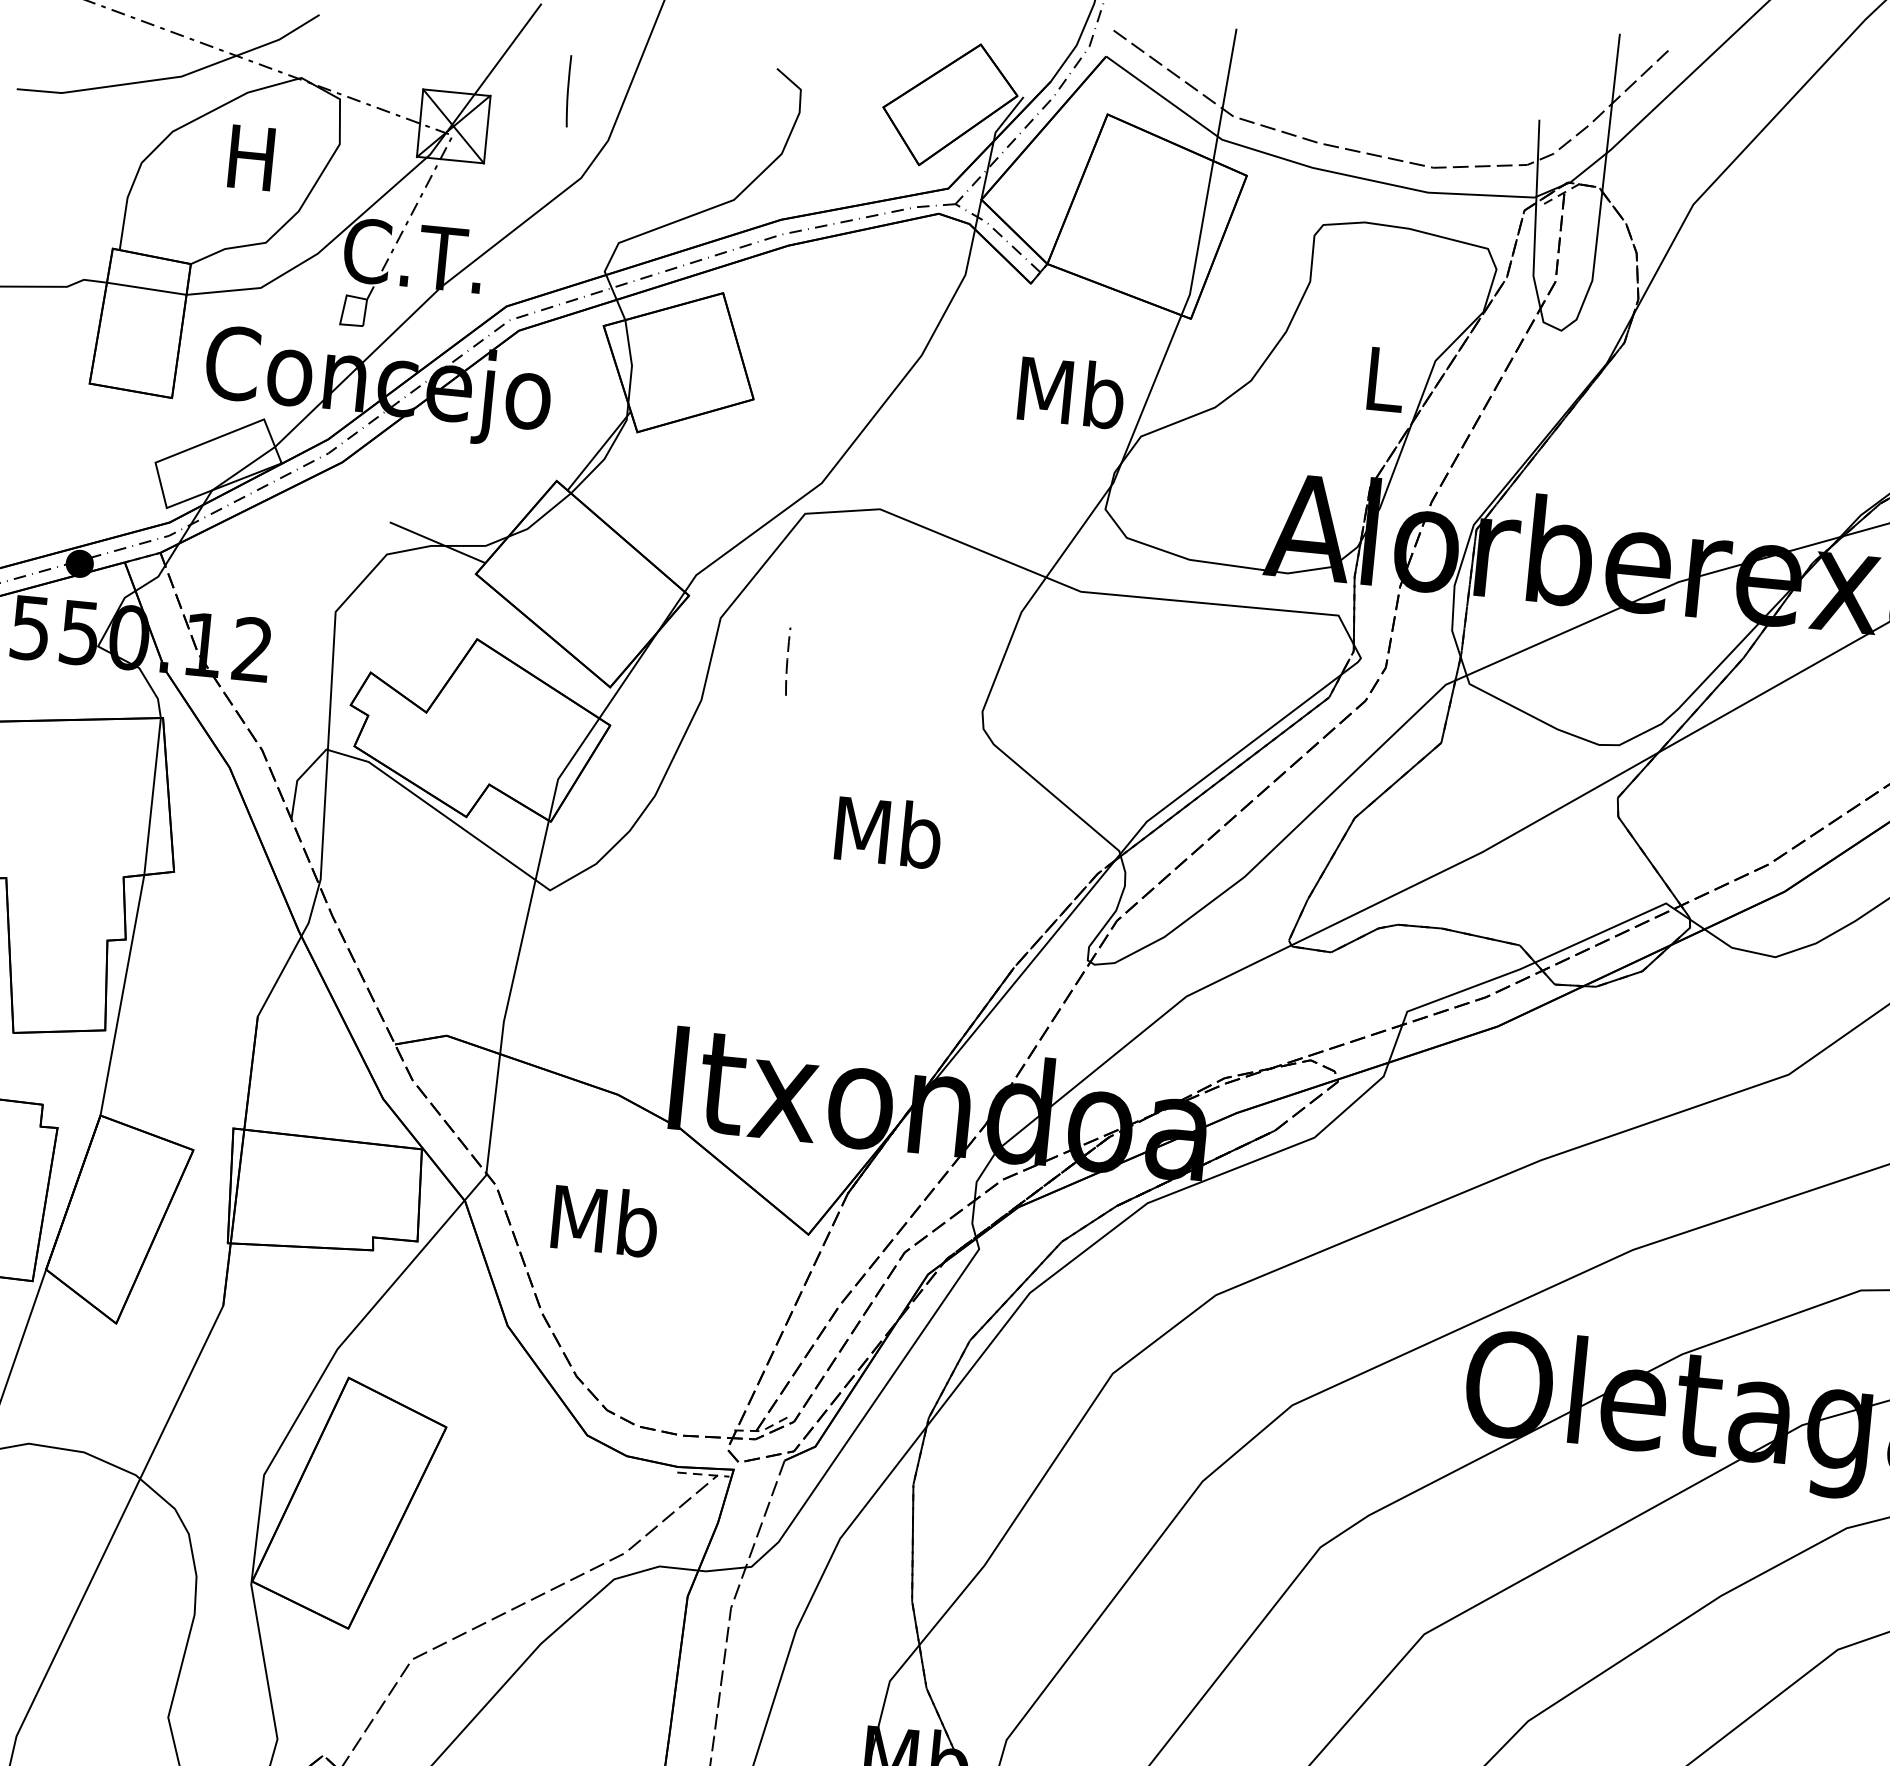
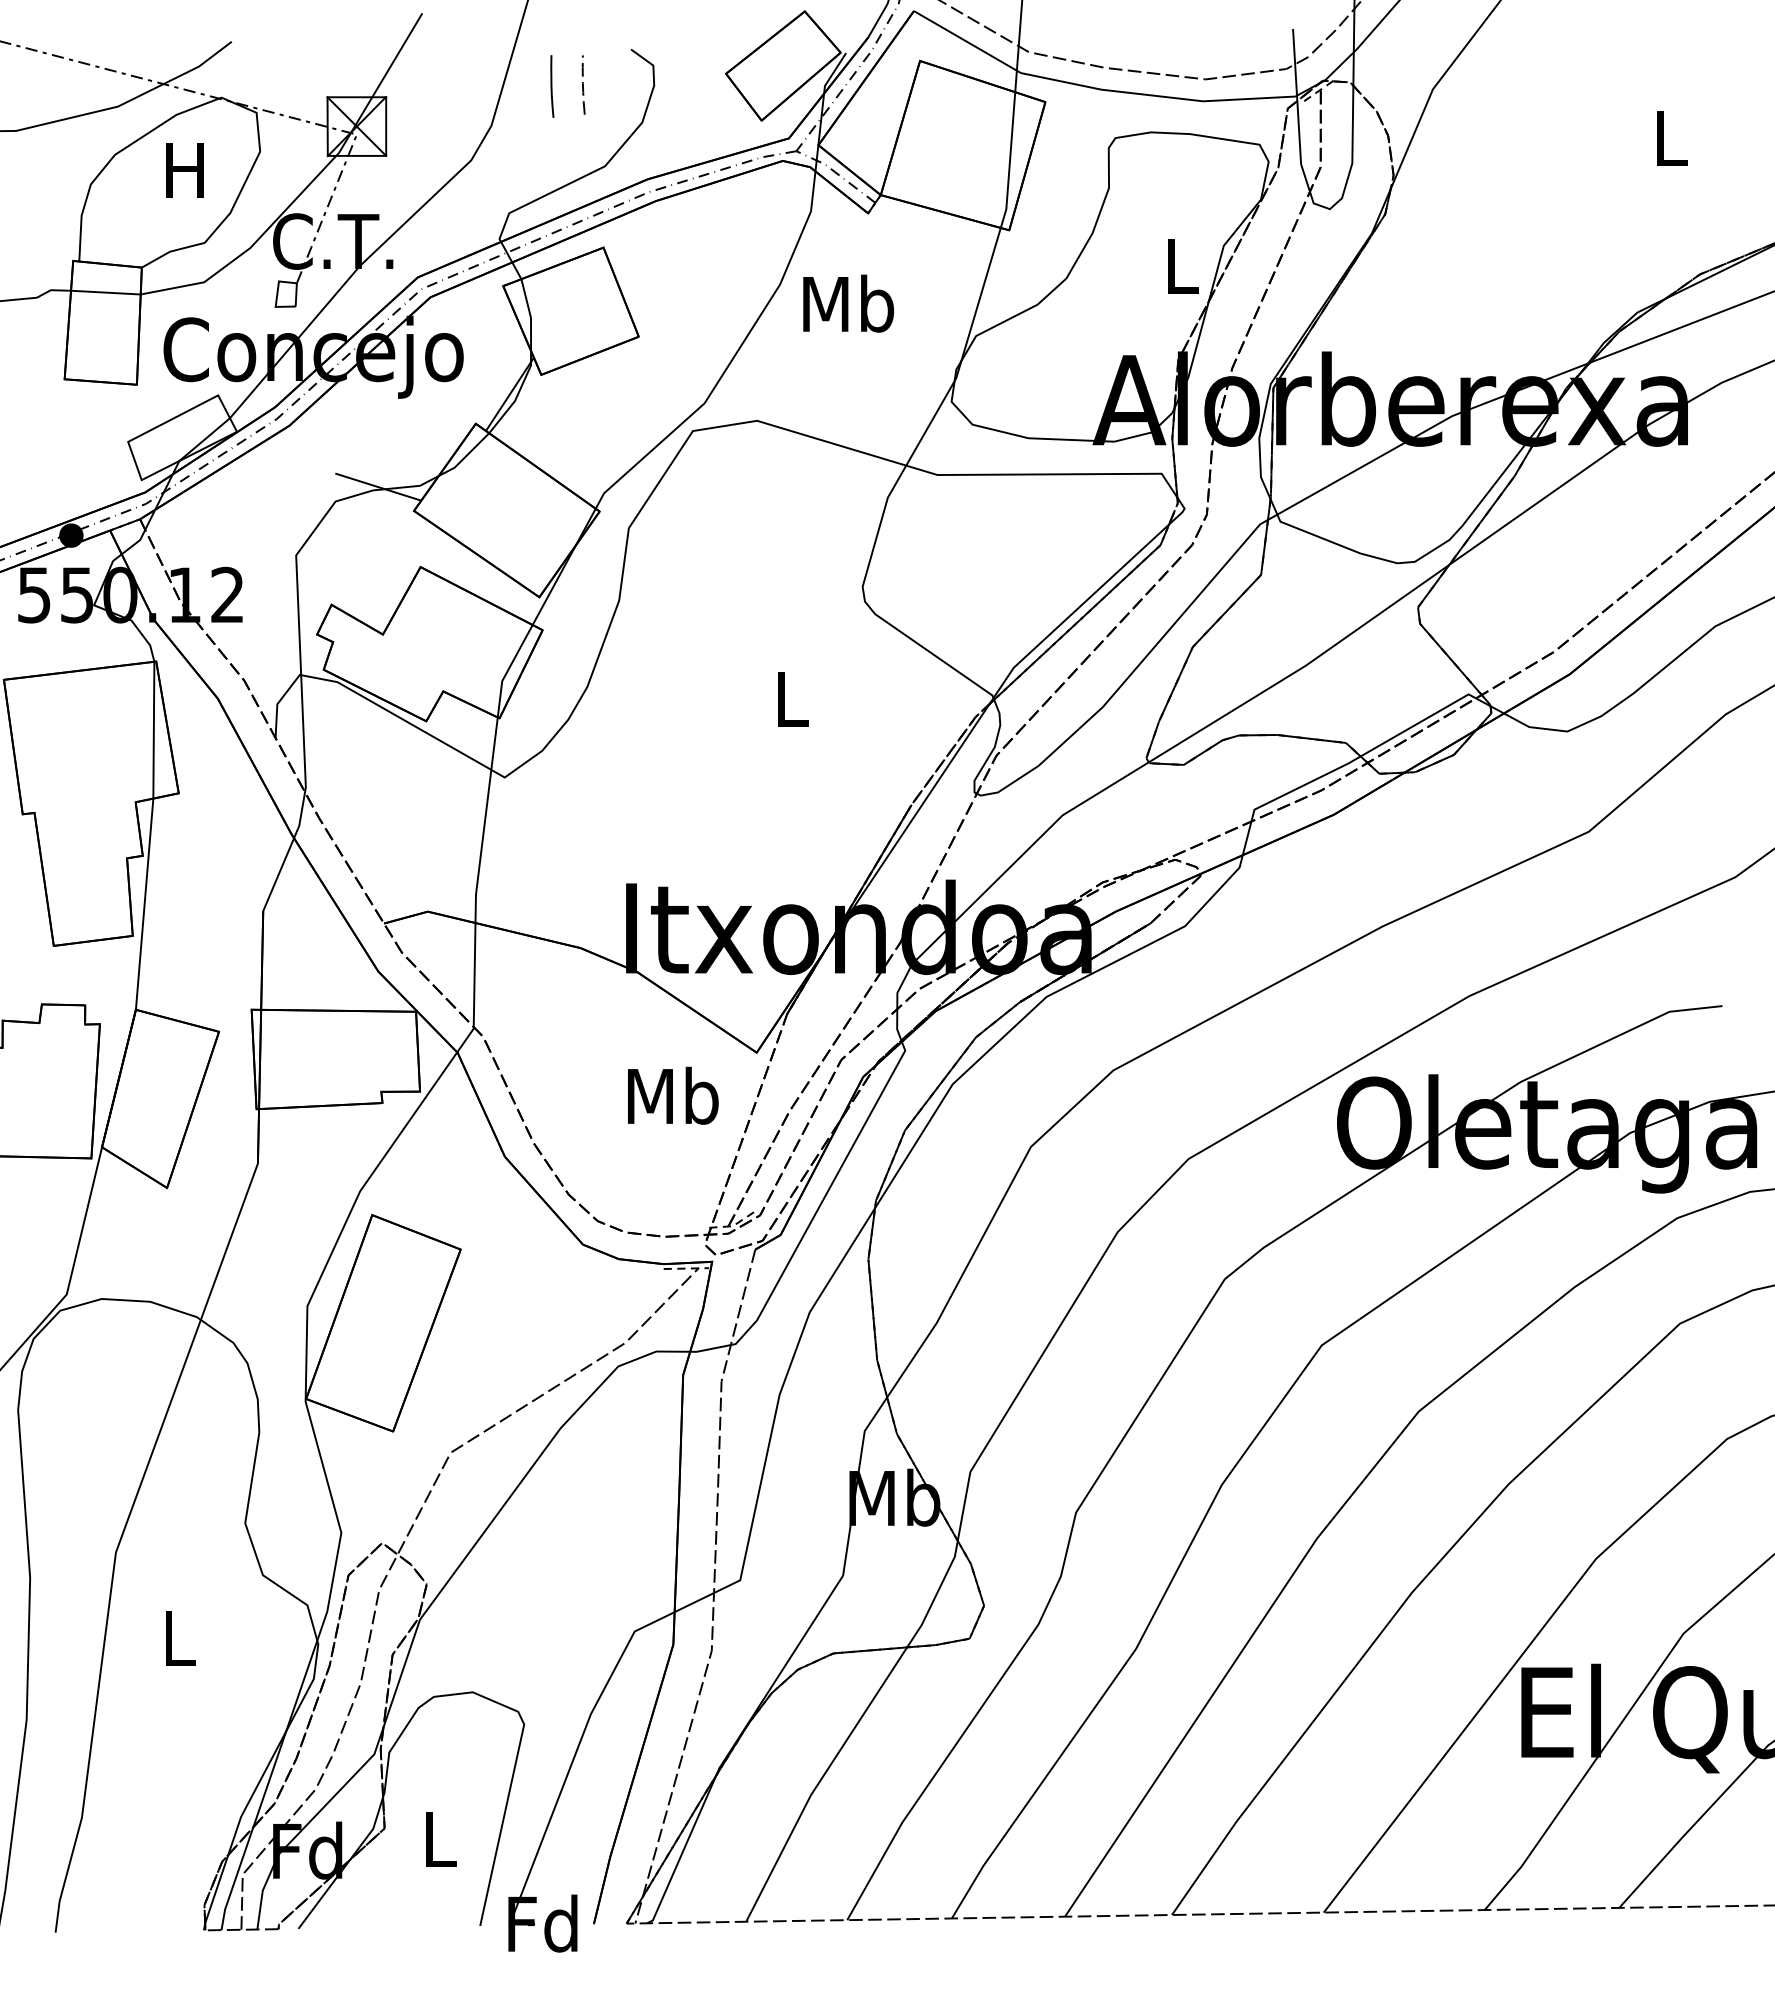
line: (569, 91) -> (552, 86), moved
text: (1071, 392) -> (848, 303), moved
curve: (787, 660) -> (583, 84), moved
text: (888, 831) -> (791, 698), Mb -> L
text: (605, 1220) -> (673, 1095), moved

